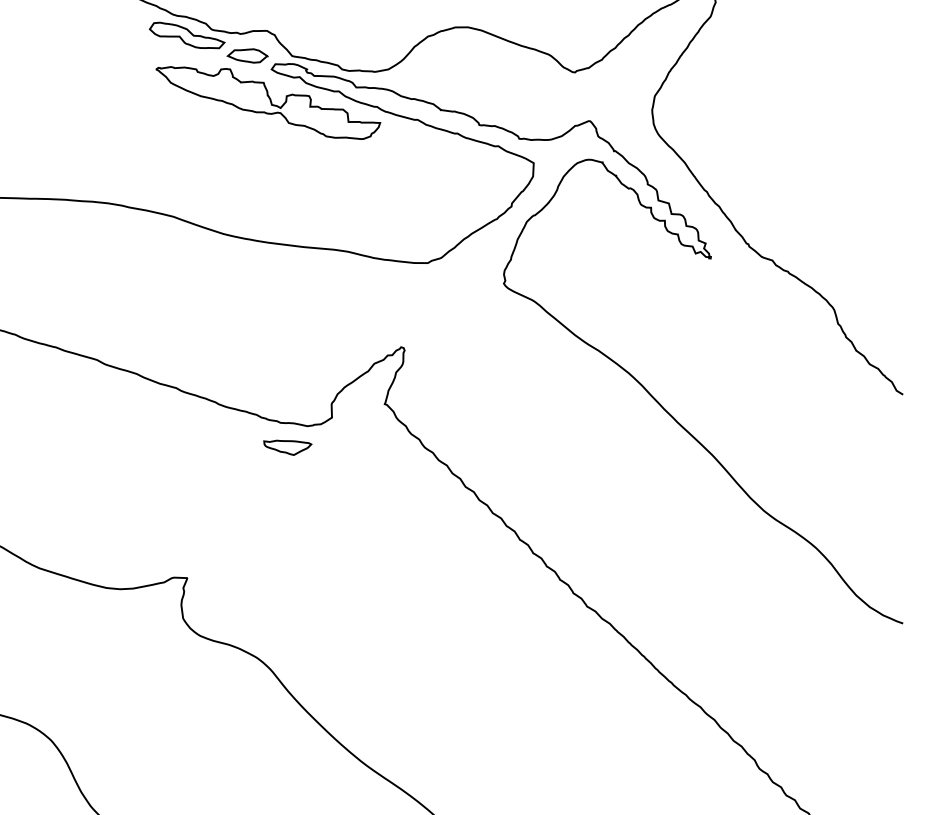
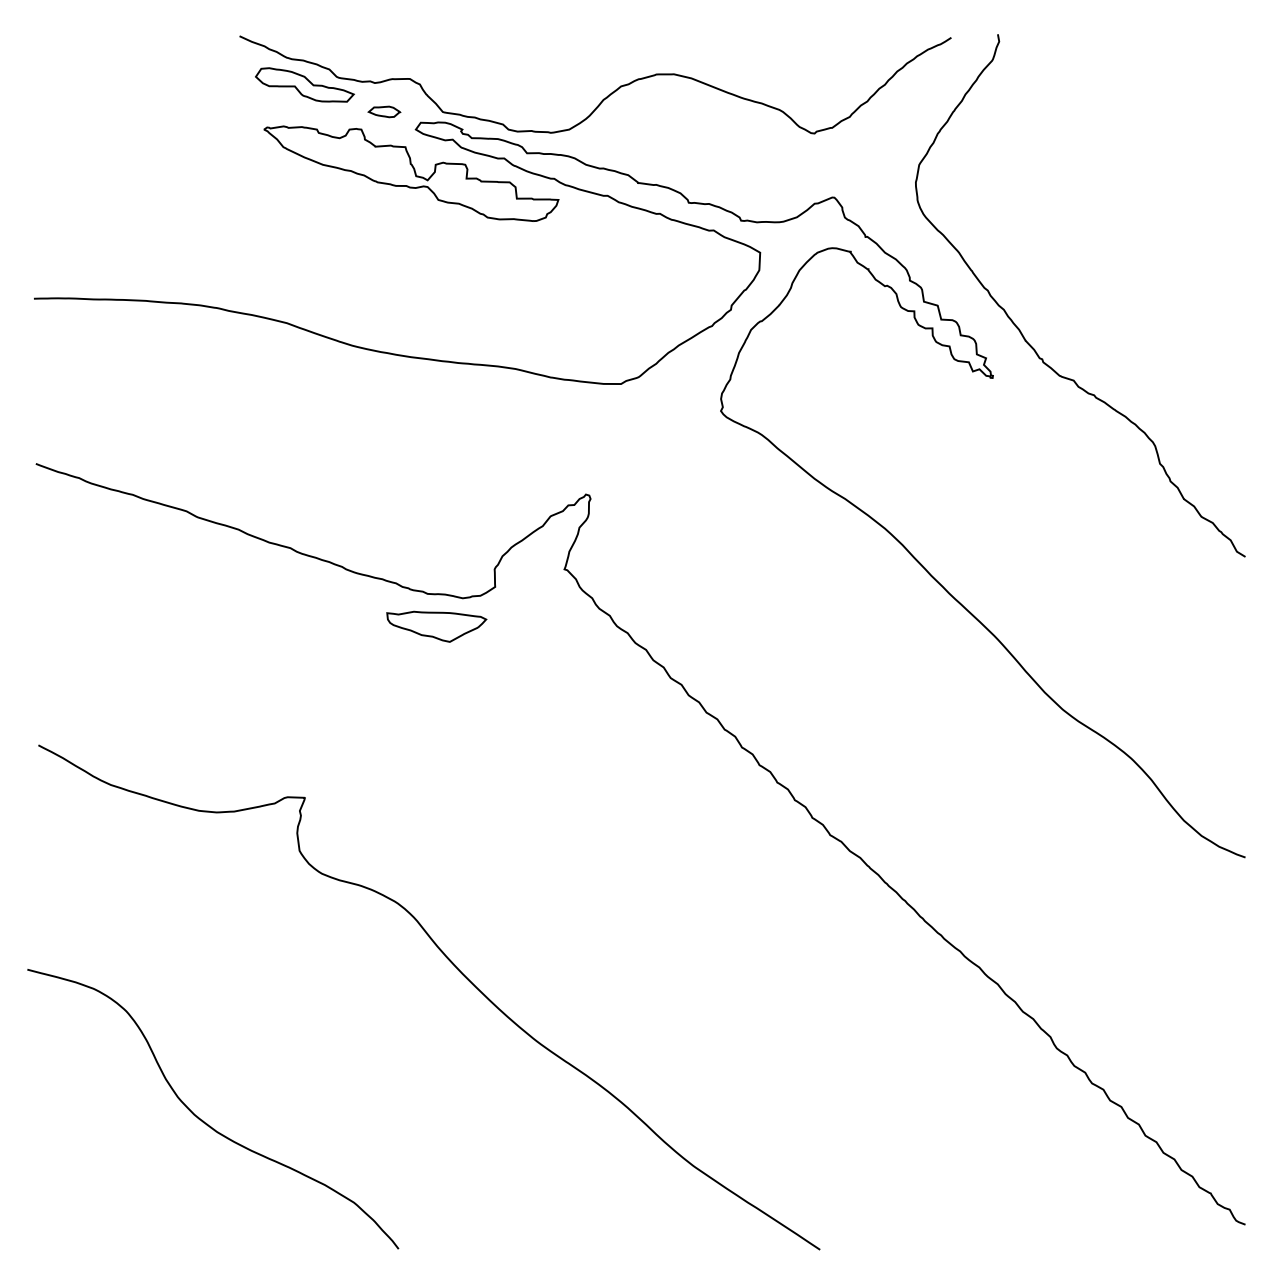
part: (247, 55) -> (384, 111), size x0.6
part: (288, 447) -> (437, 626), size x1.6

